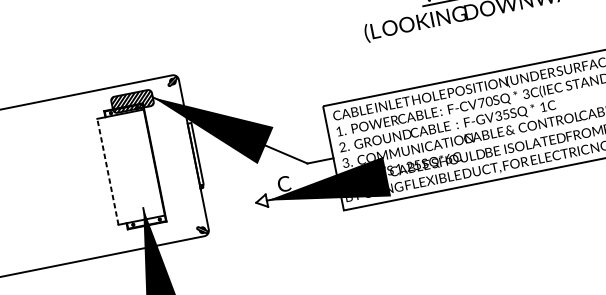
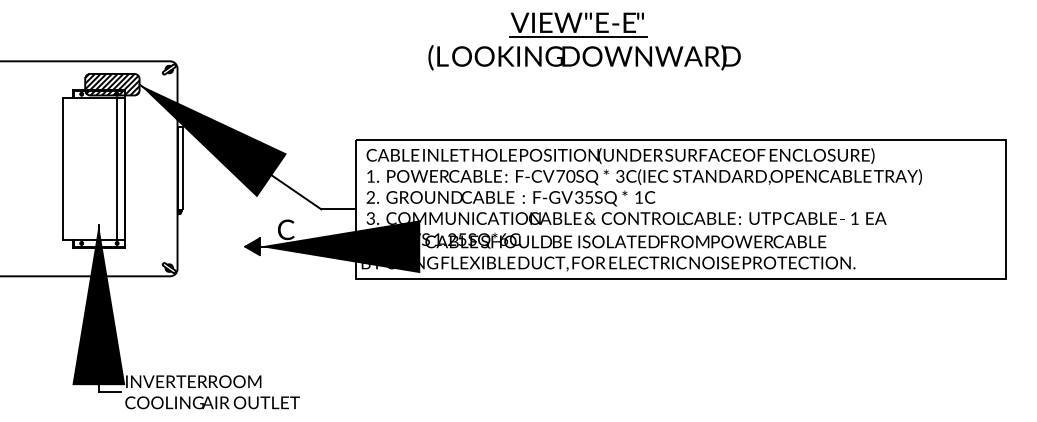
line: (148, 163) -> (117, 168), added
line: (107, 171) -> (62, 168), dashed -> solid
fill: (261, 201) -> (252, 246), added

